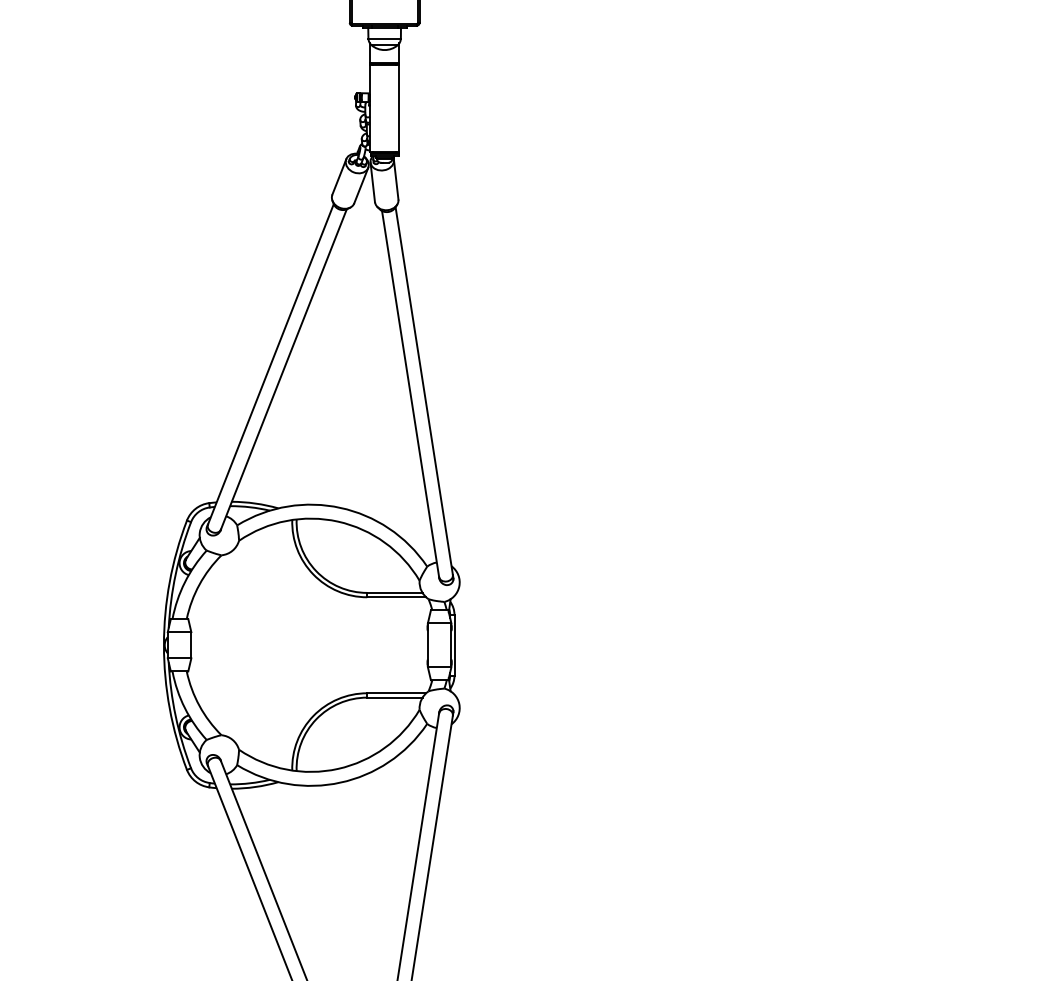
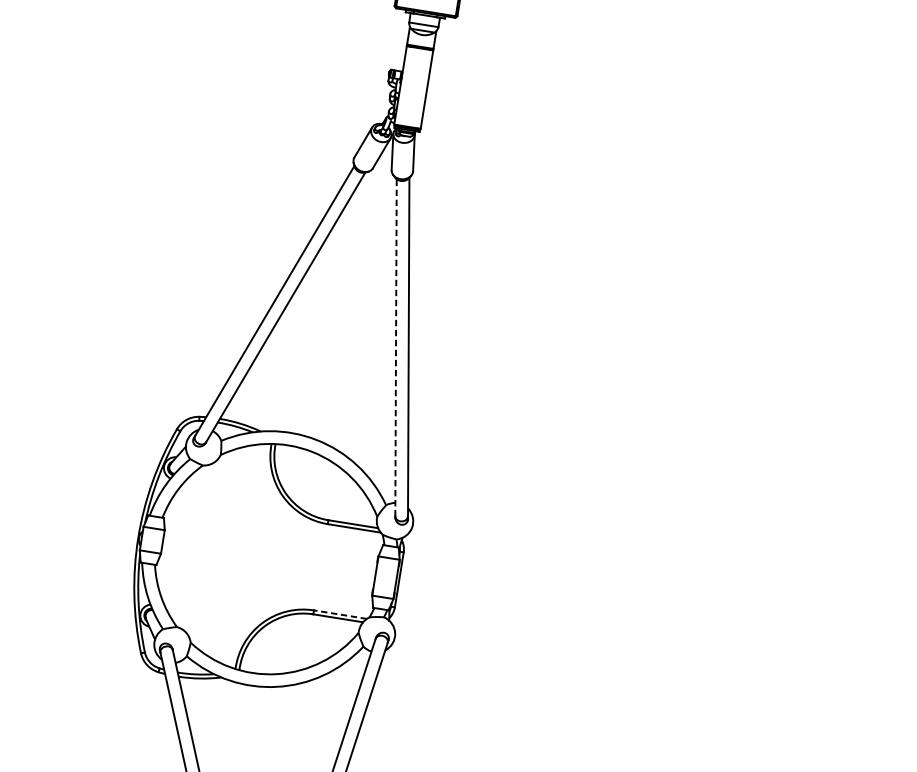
line: (410, 393) -> (396, 347), solid -> dashed
line: (396, 693) -> (340, 614), solid -> dashed

